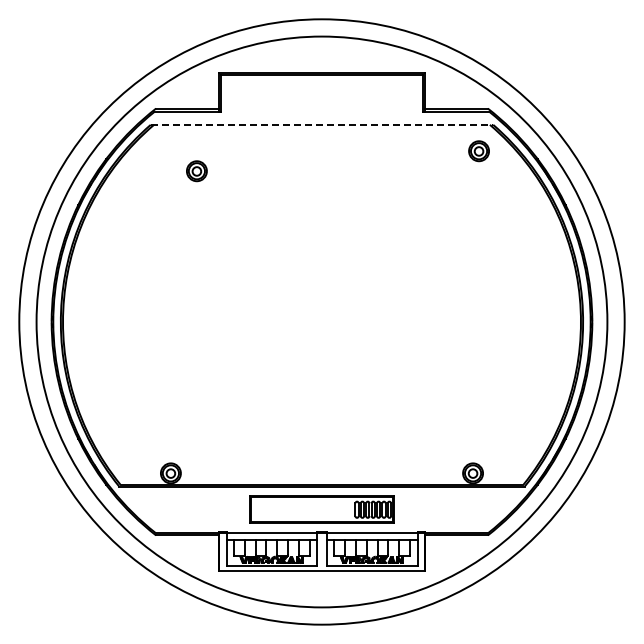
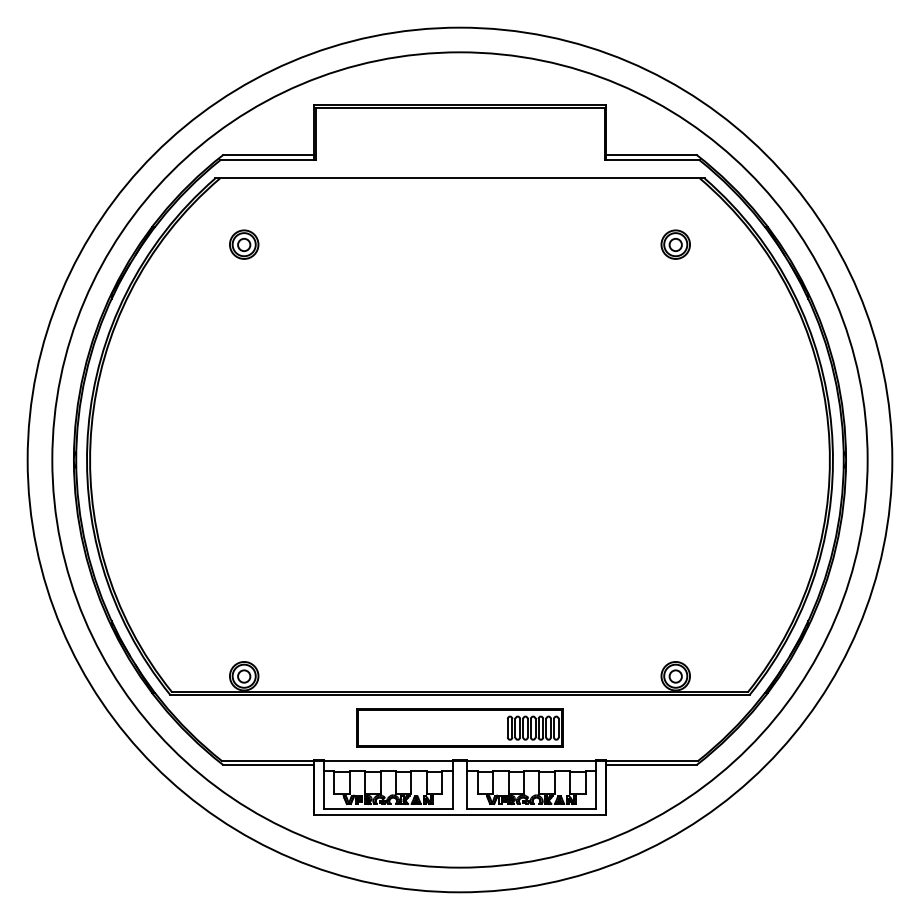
line: (322, 124) -> (460, 177), dashed -> solid
part: (478, 151) -> (674, 245), moved
part: (196, 171) -> (243, 245), moved

